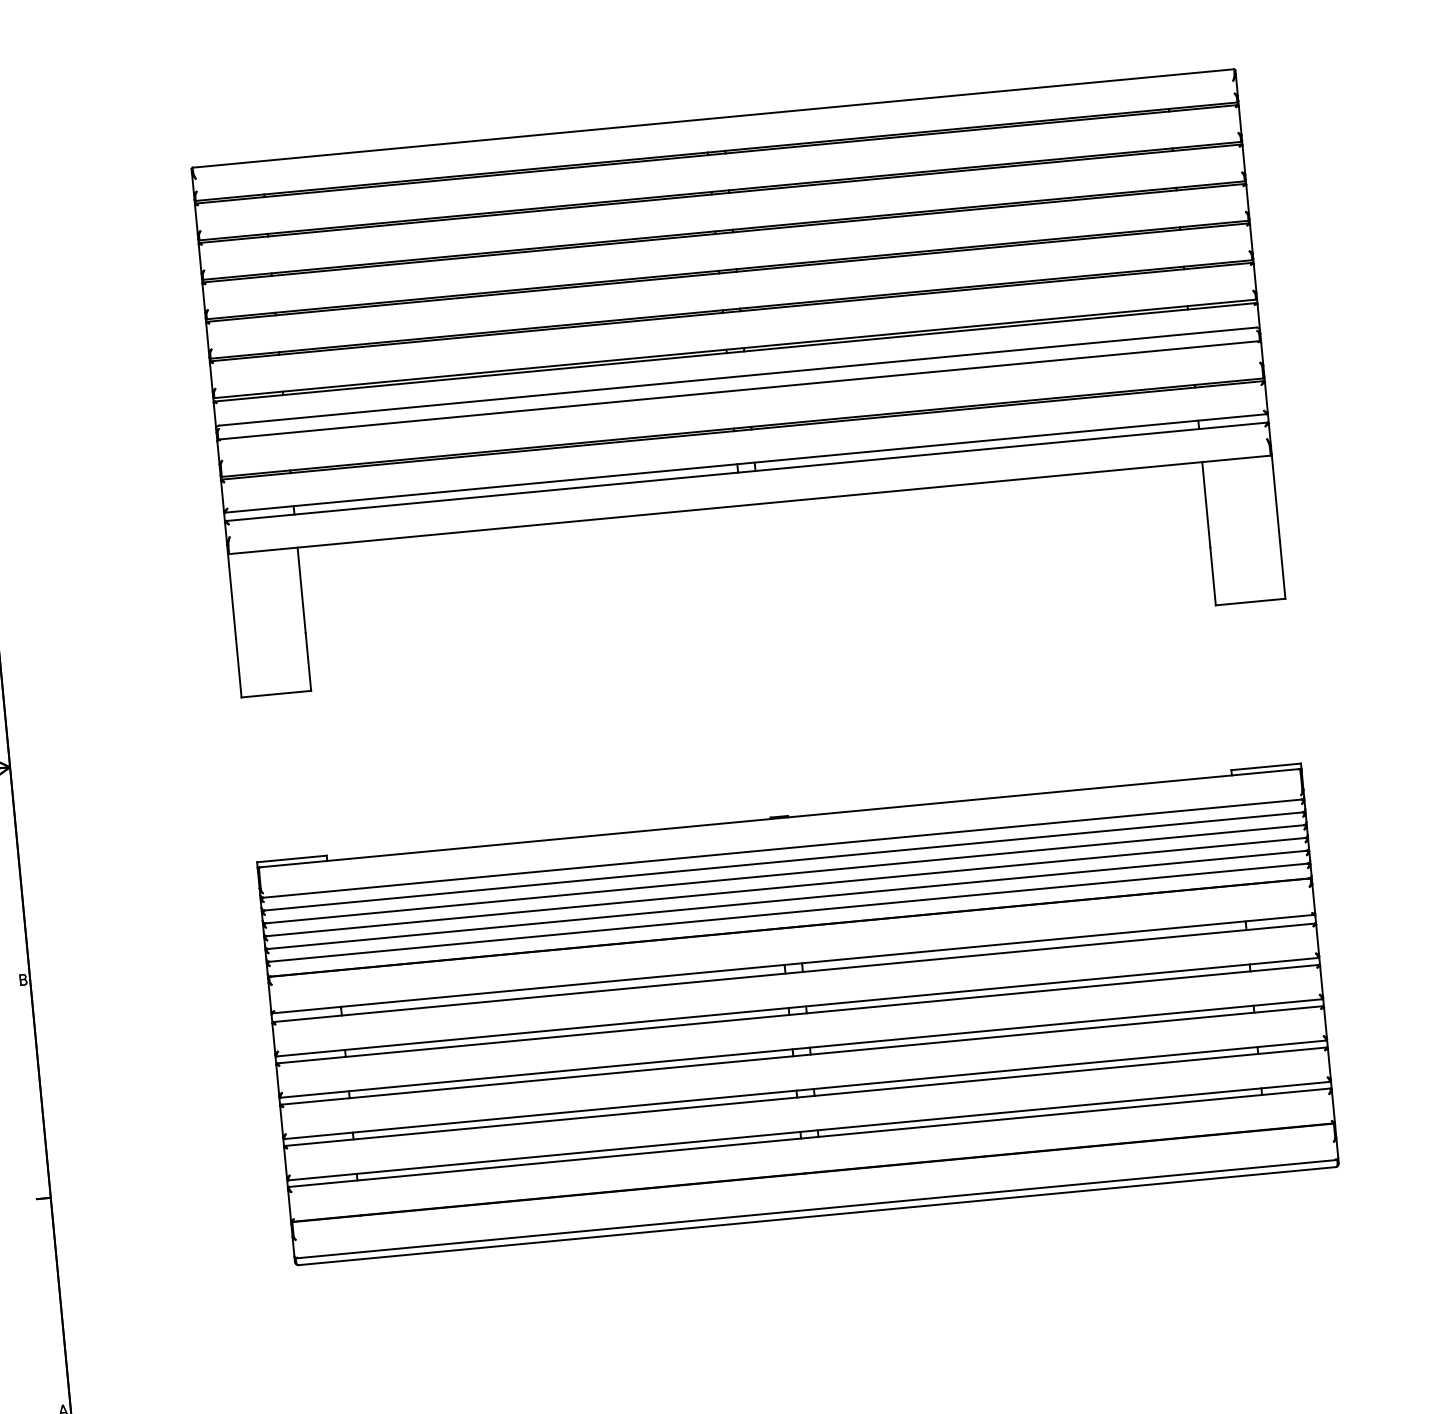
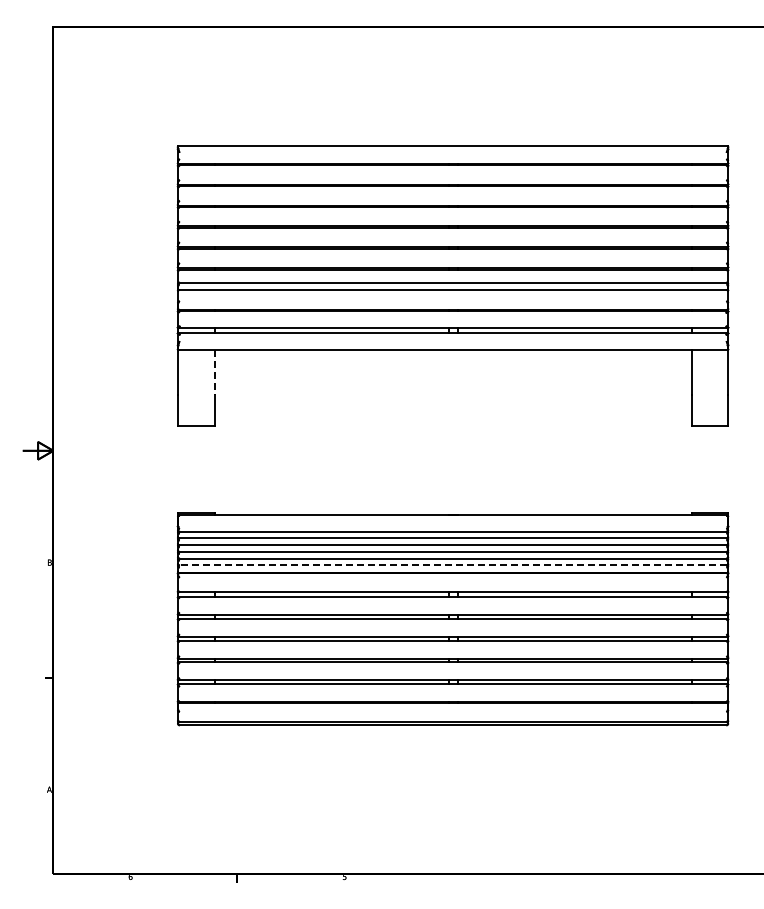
line: (301, 591) -> (214, 373), solid -> dashed
line: (789, 912) -> (453, 565), solid -> dashed

